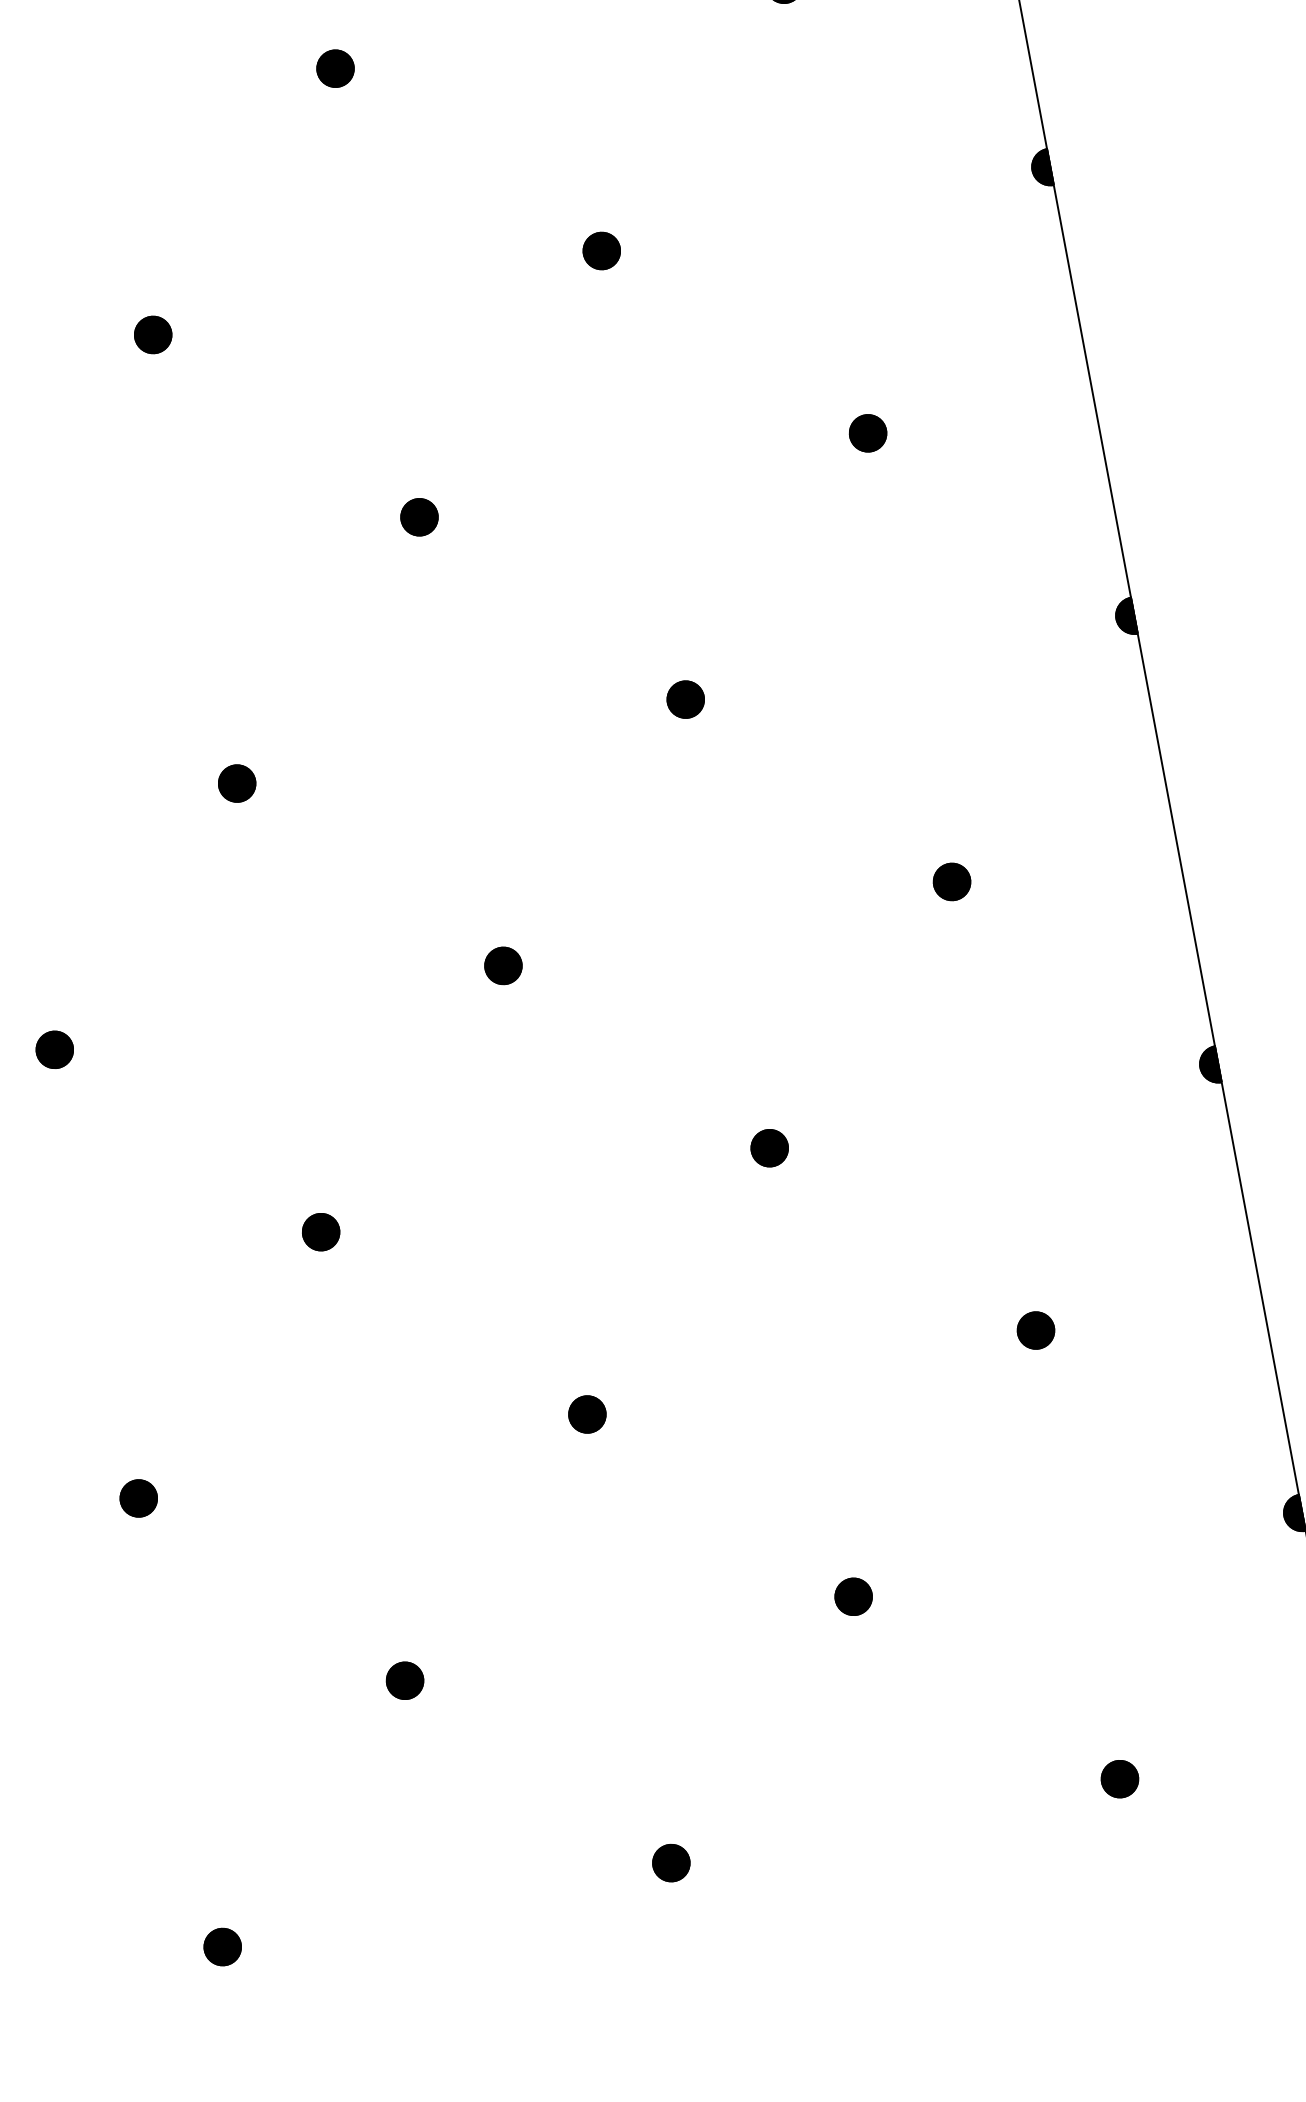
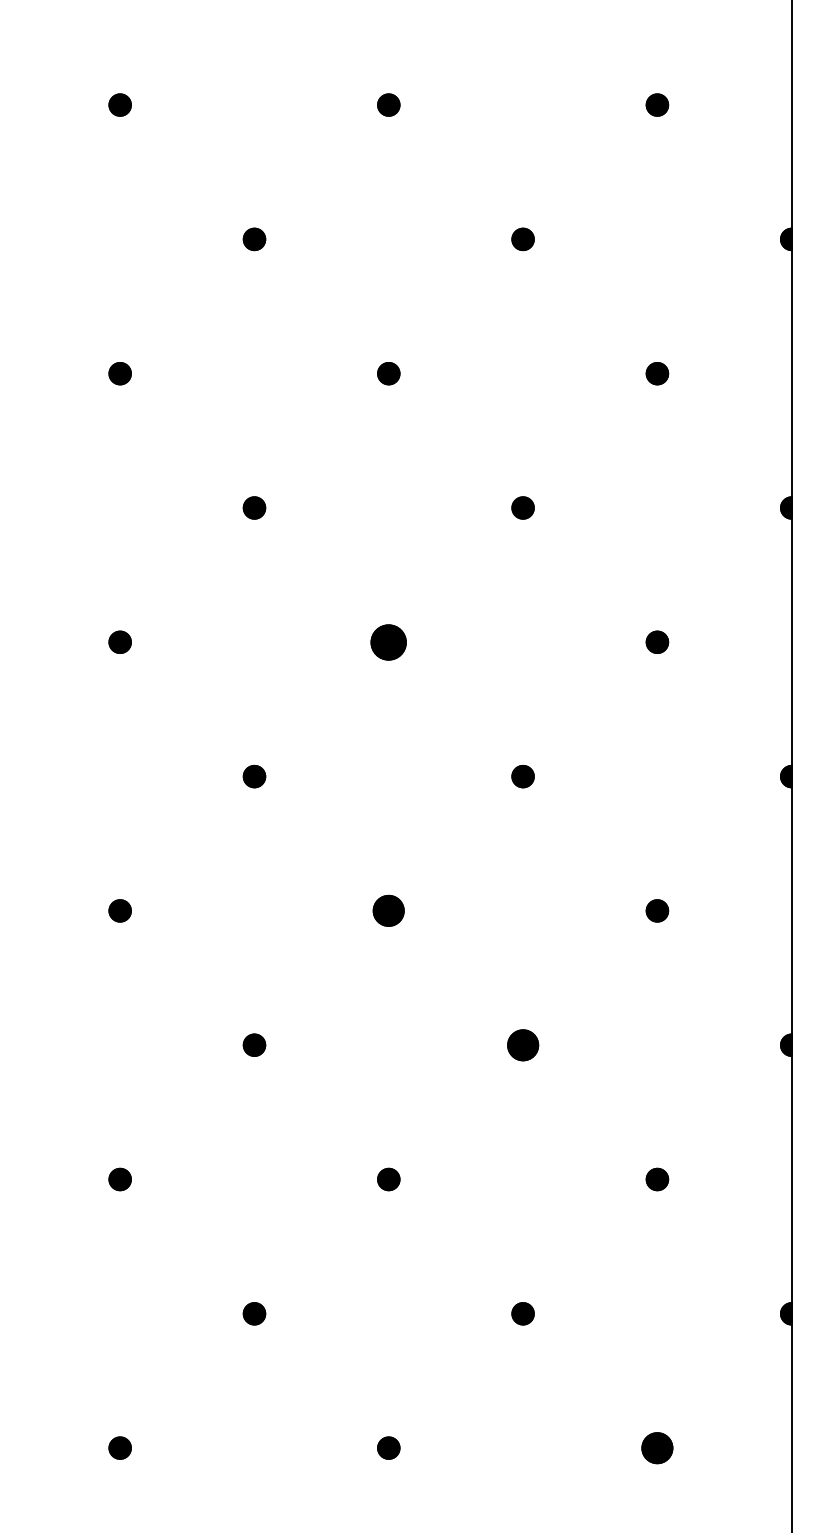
part: (418, 516) -> (388, 641), size x1.6
part: (502, 965) -> (388, 910), size x1.4
part: (768, 1147) -> (522, 1044), size x1.4
part: (1119, 1778) -> (657, 1447), size x1.4

